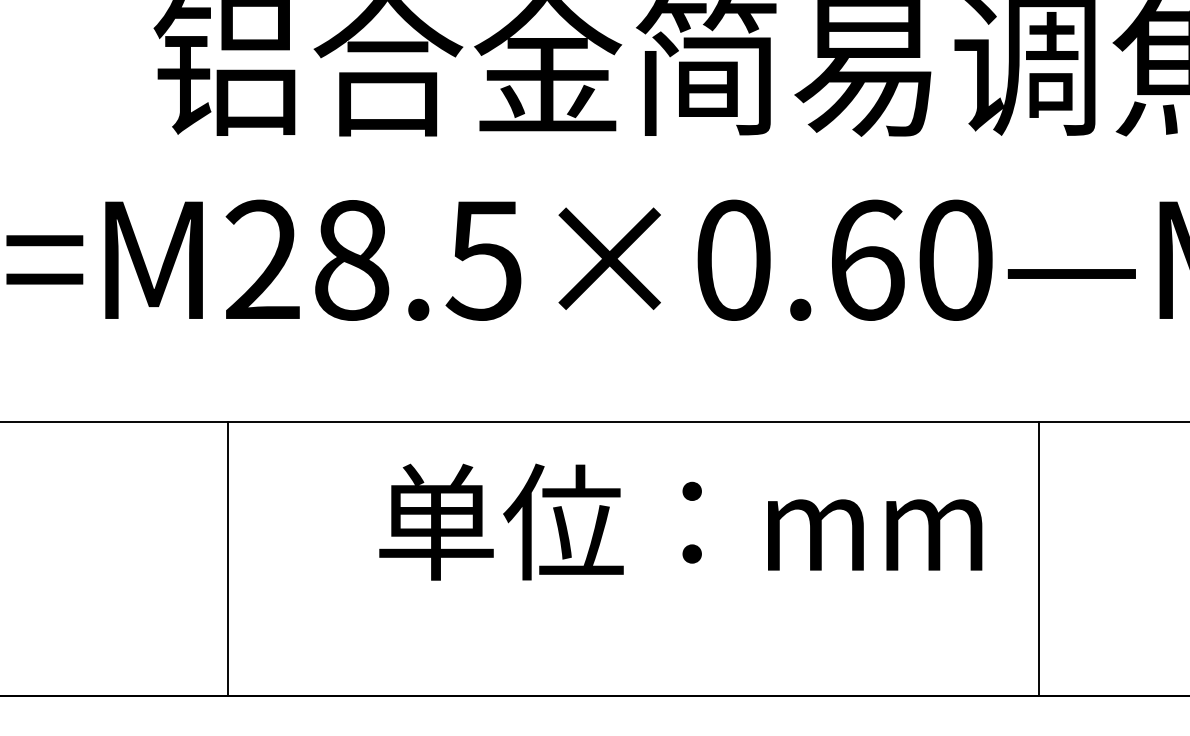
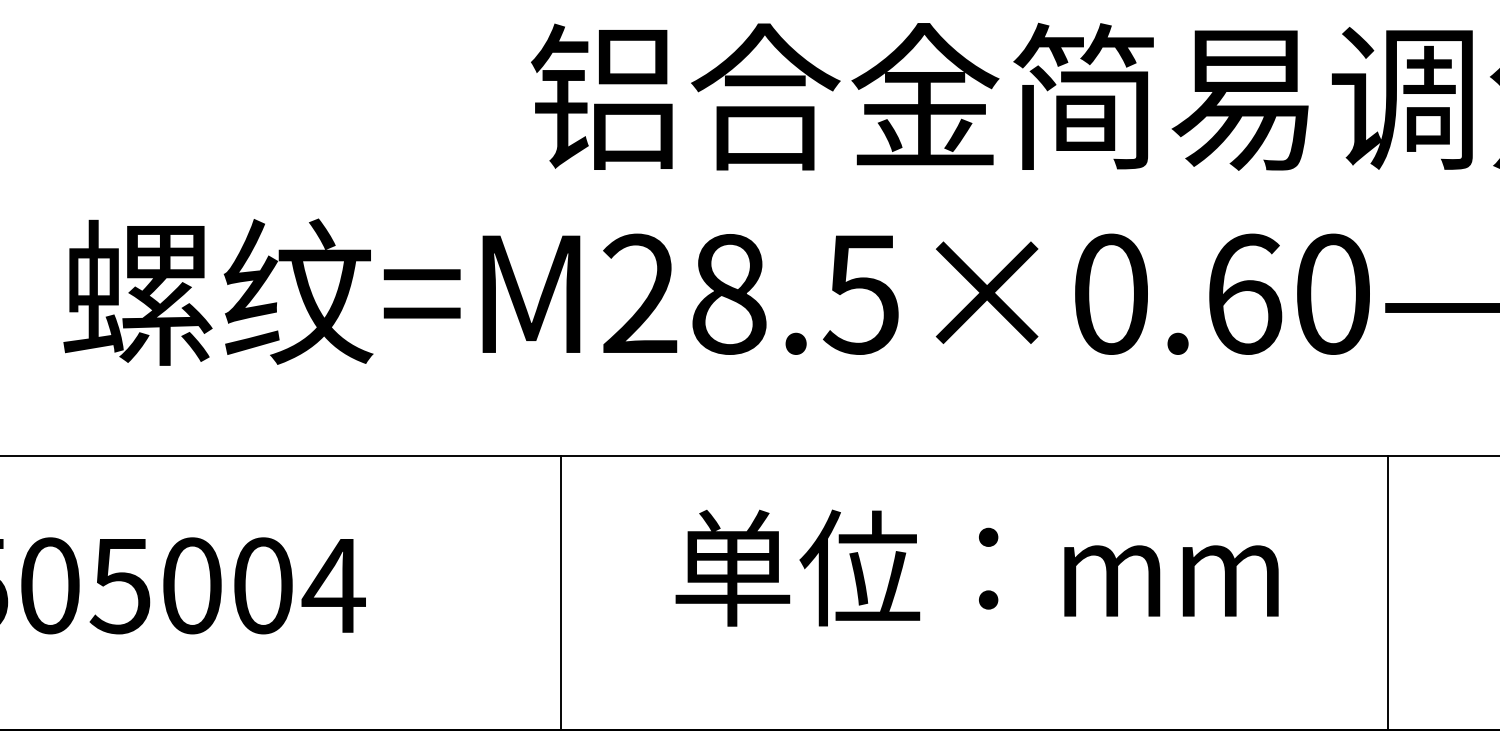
text: (680, 521) -> (976, 567), moved
line: (228, 559) -> (560, 593), moved
line: (1039, 559) -> (1387, 593), moved

